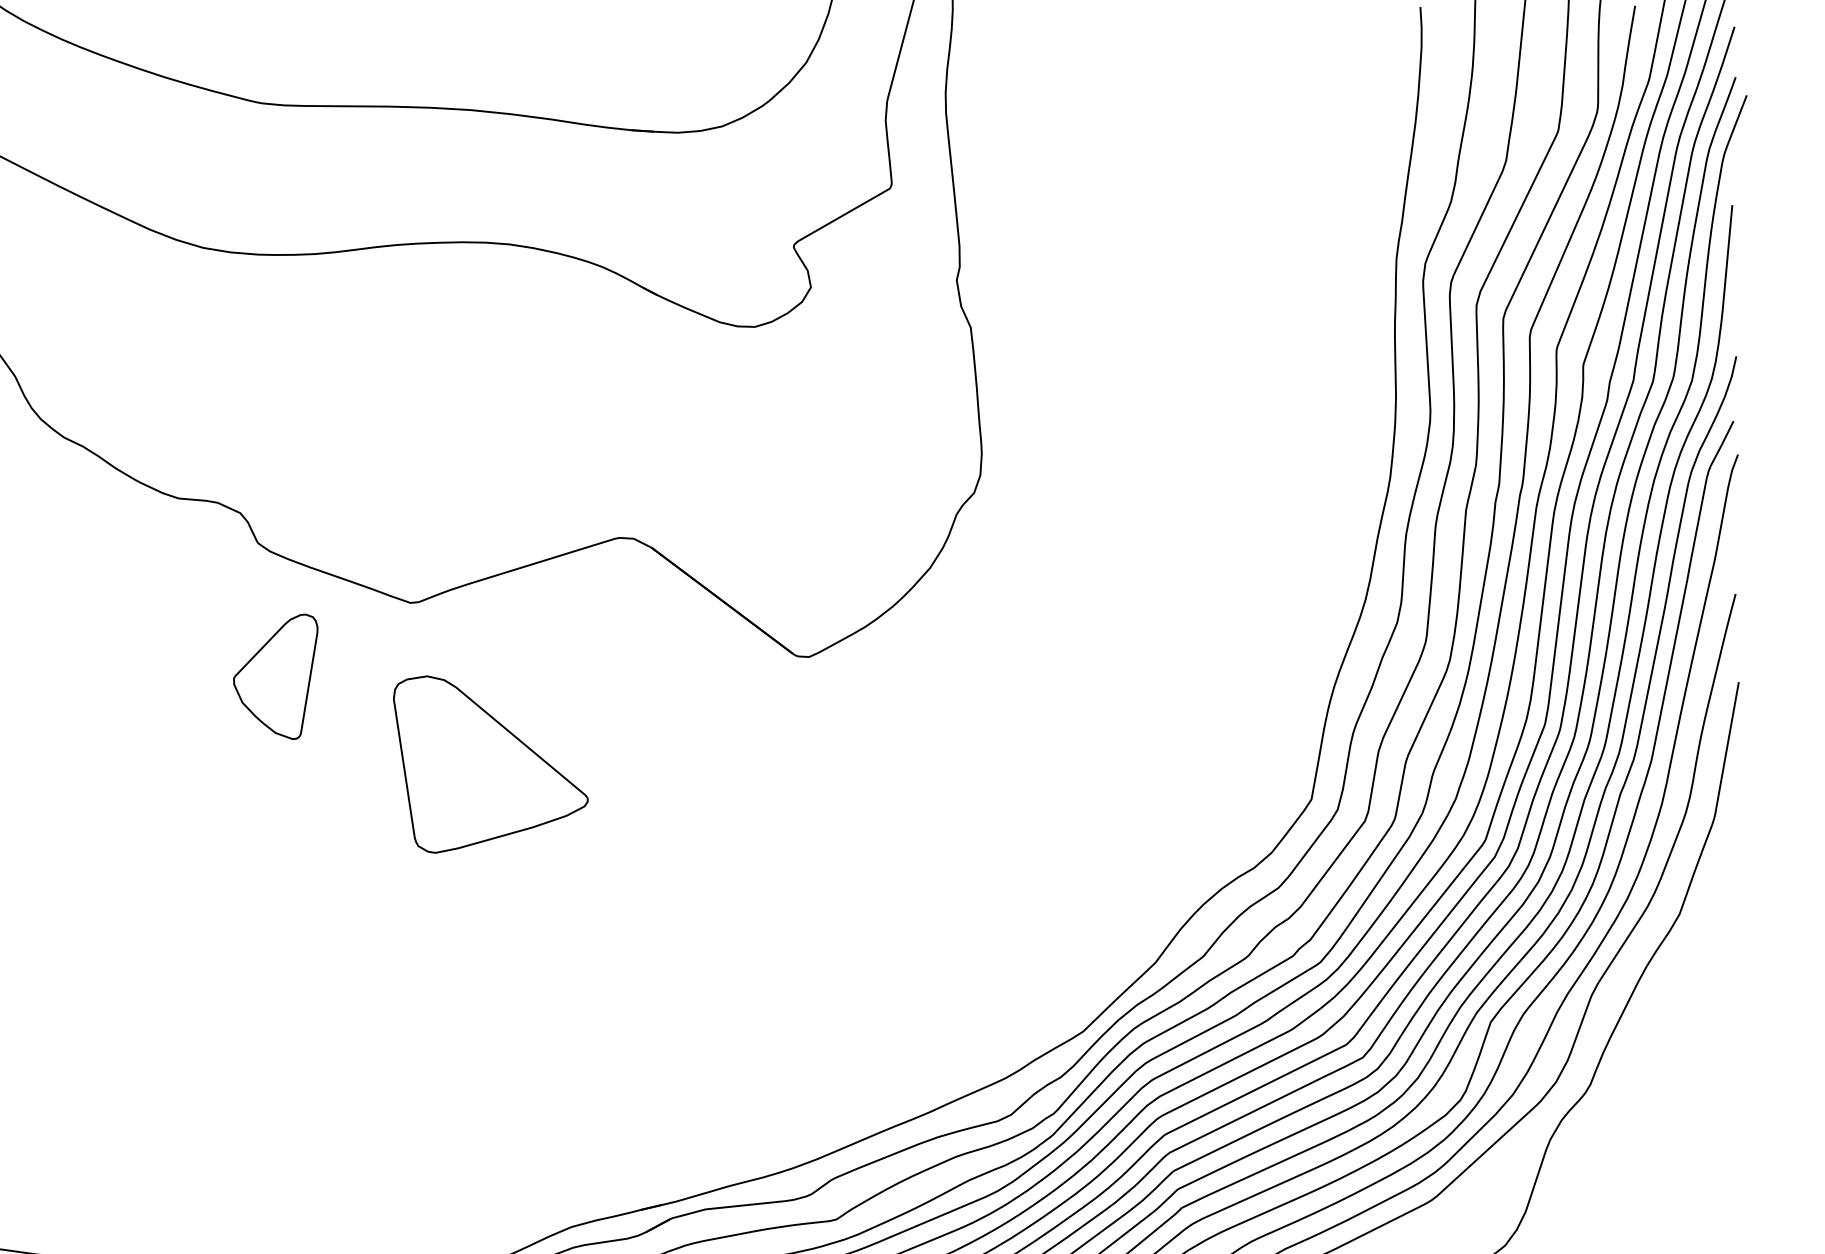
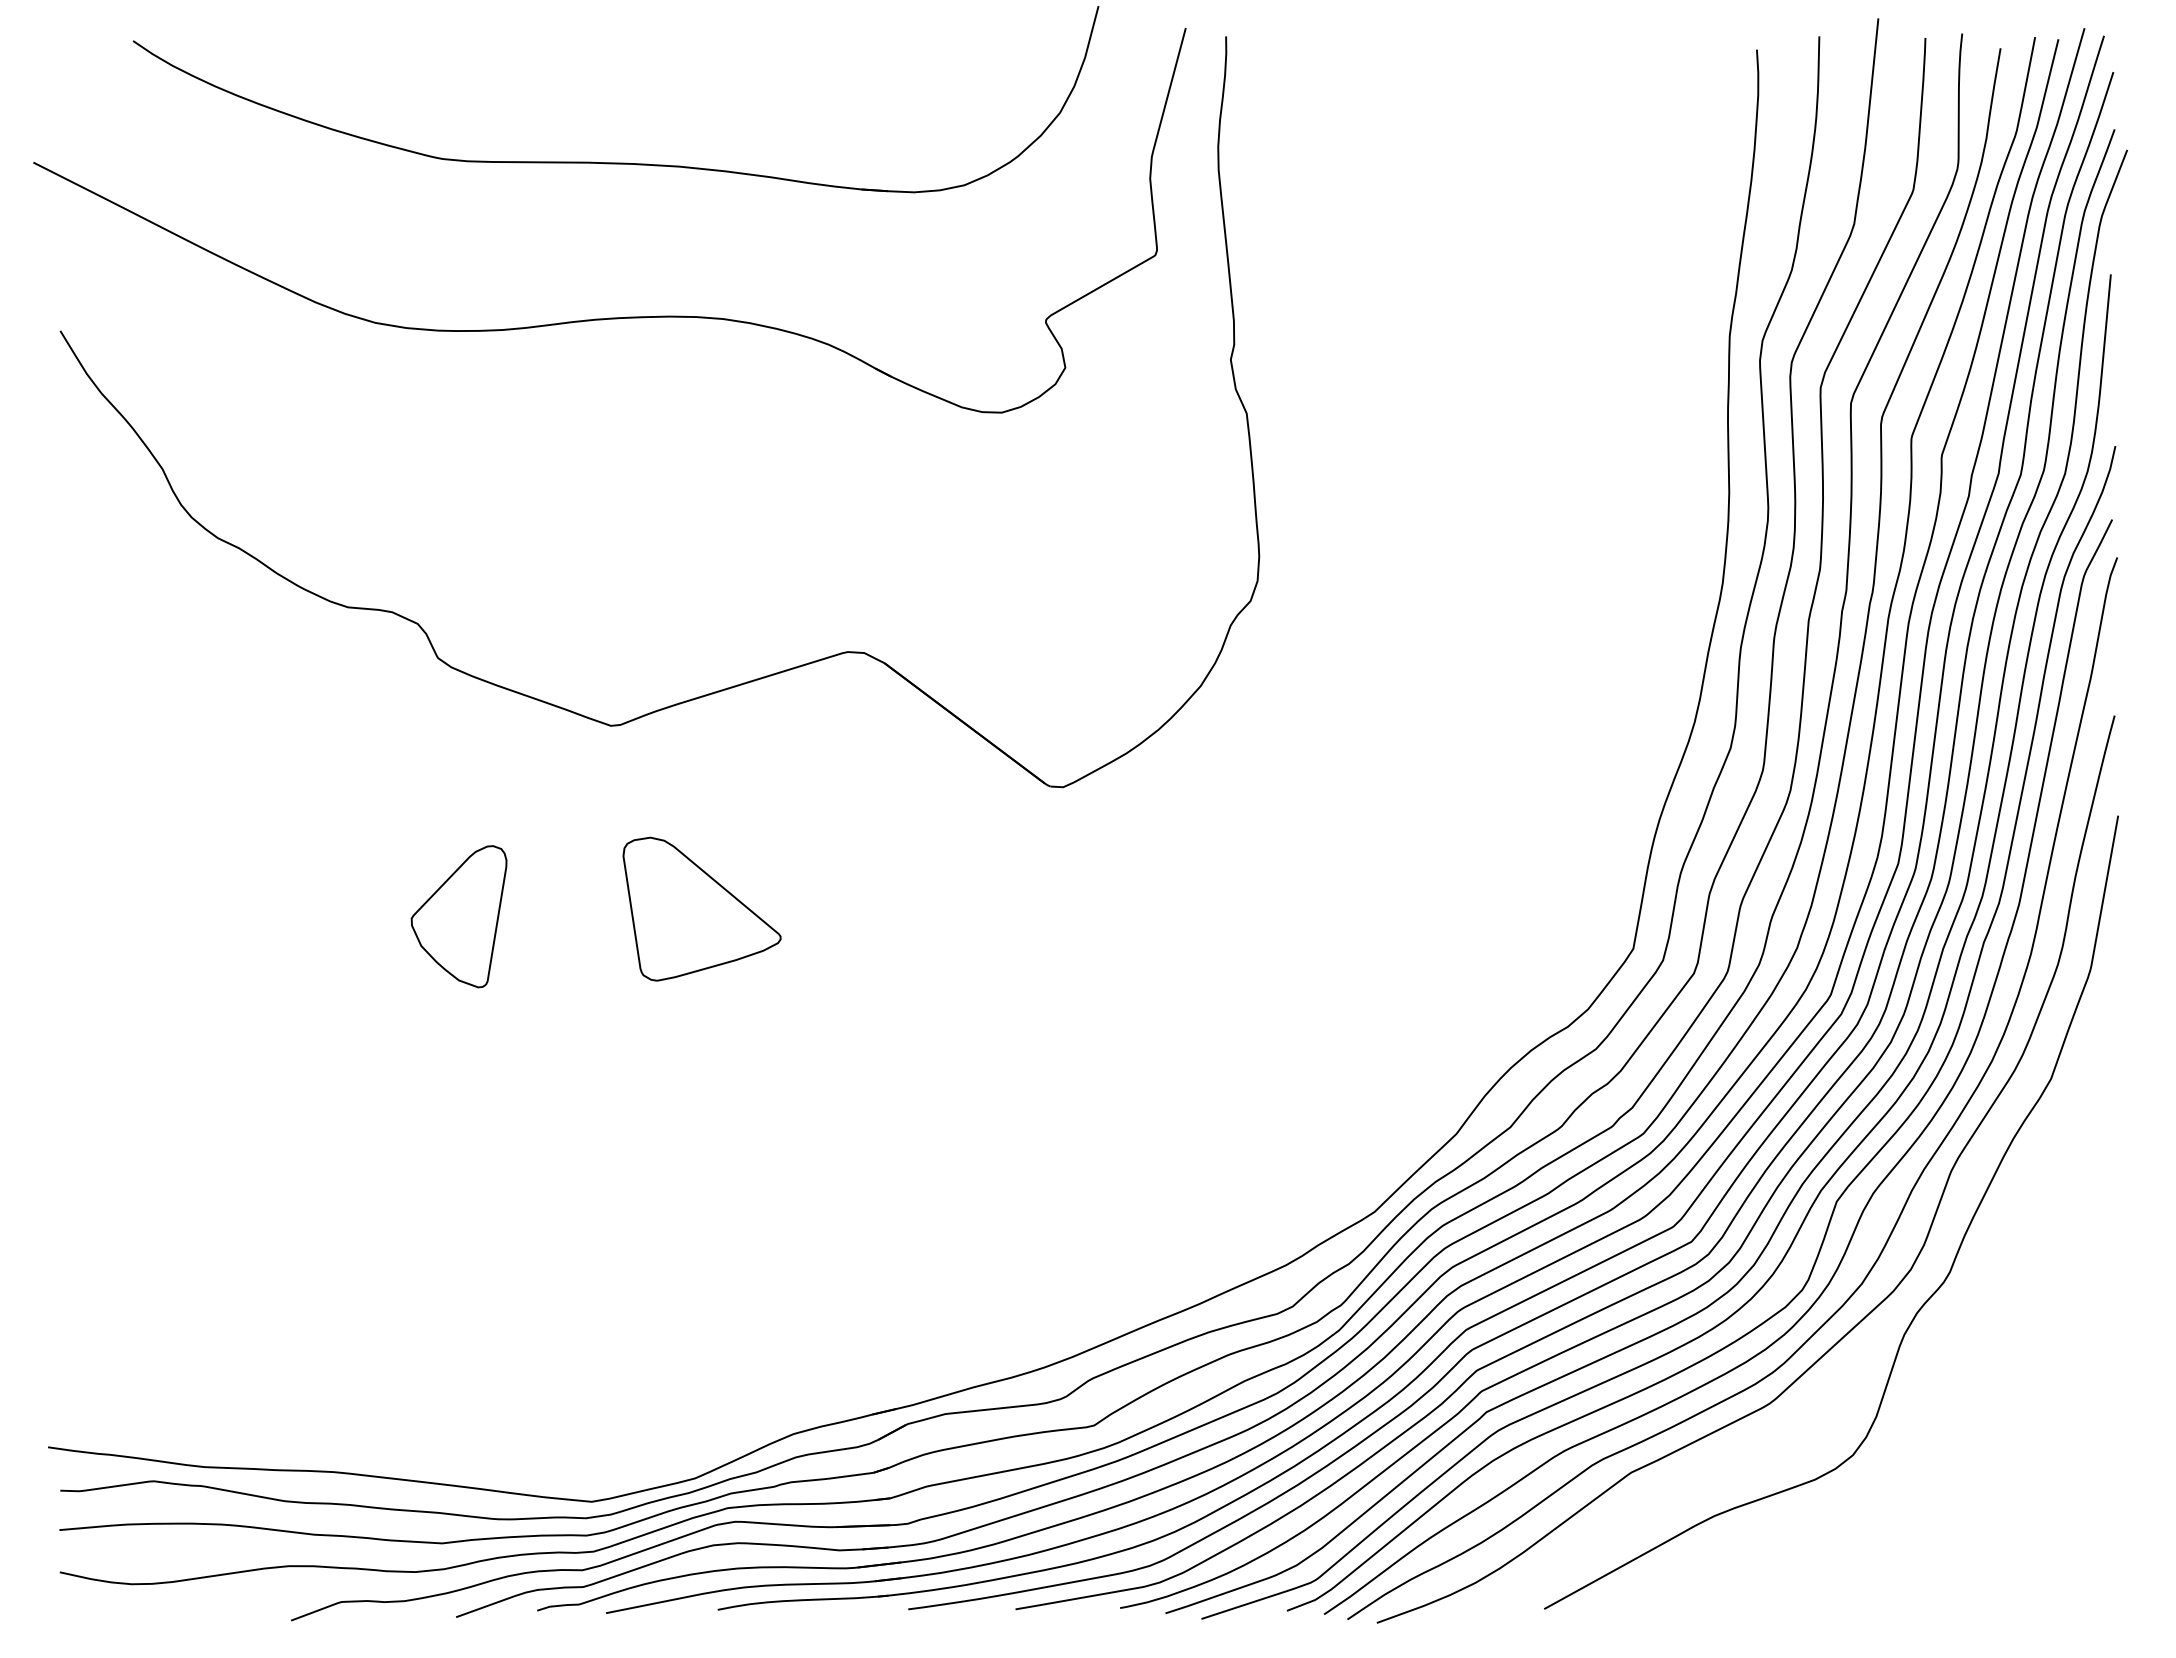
part: (275, 676) -> (458, 916), moved
part: (490, 763) -> (701, 908), size x0.71

